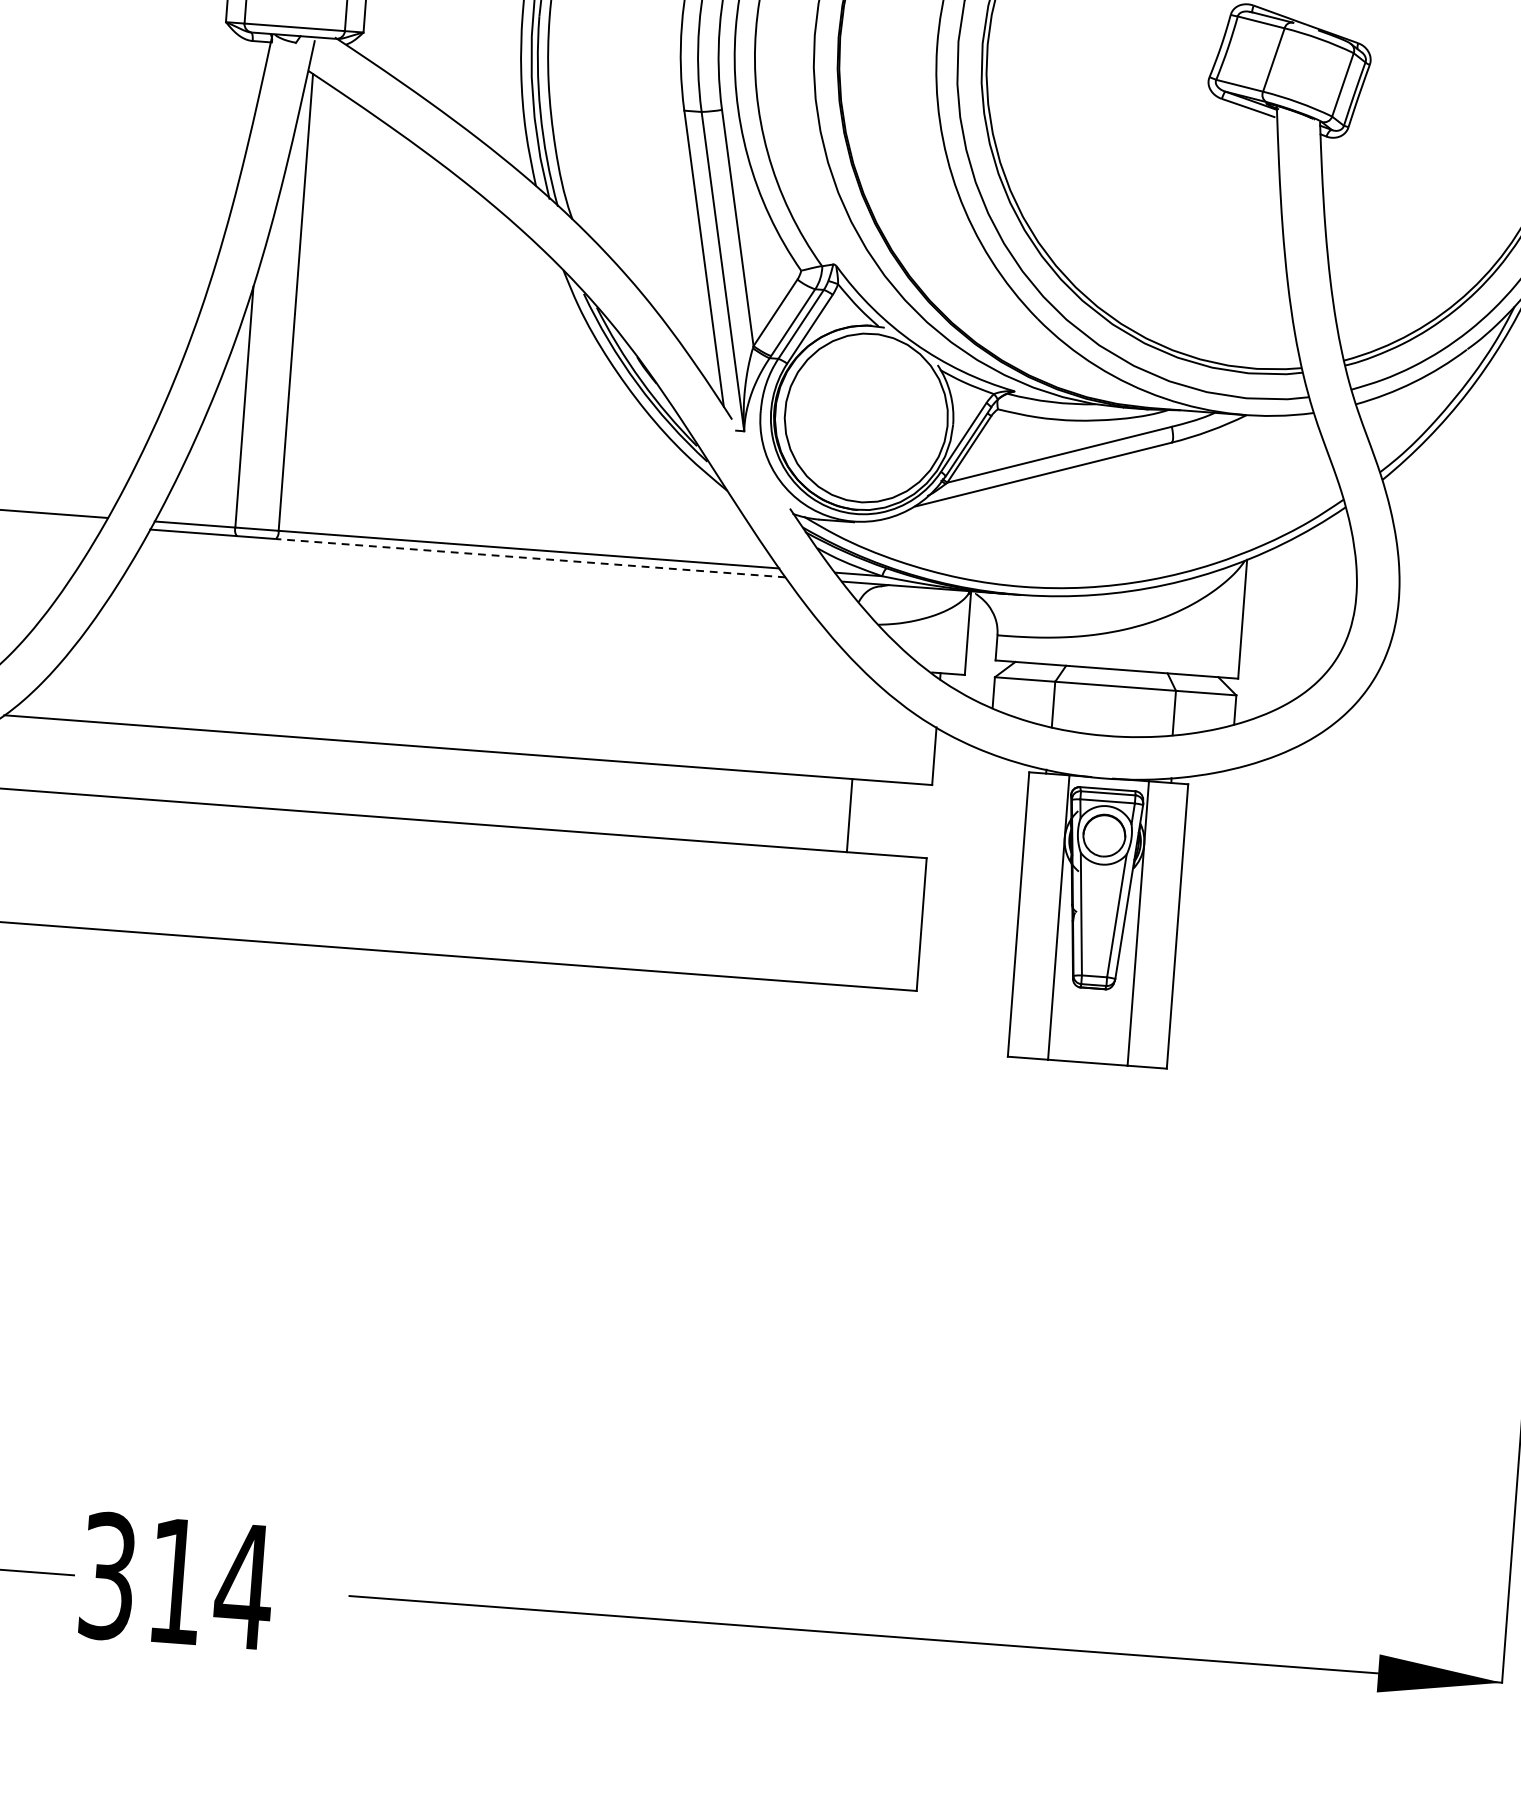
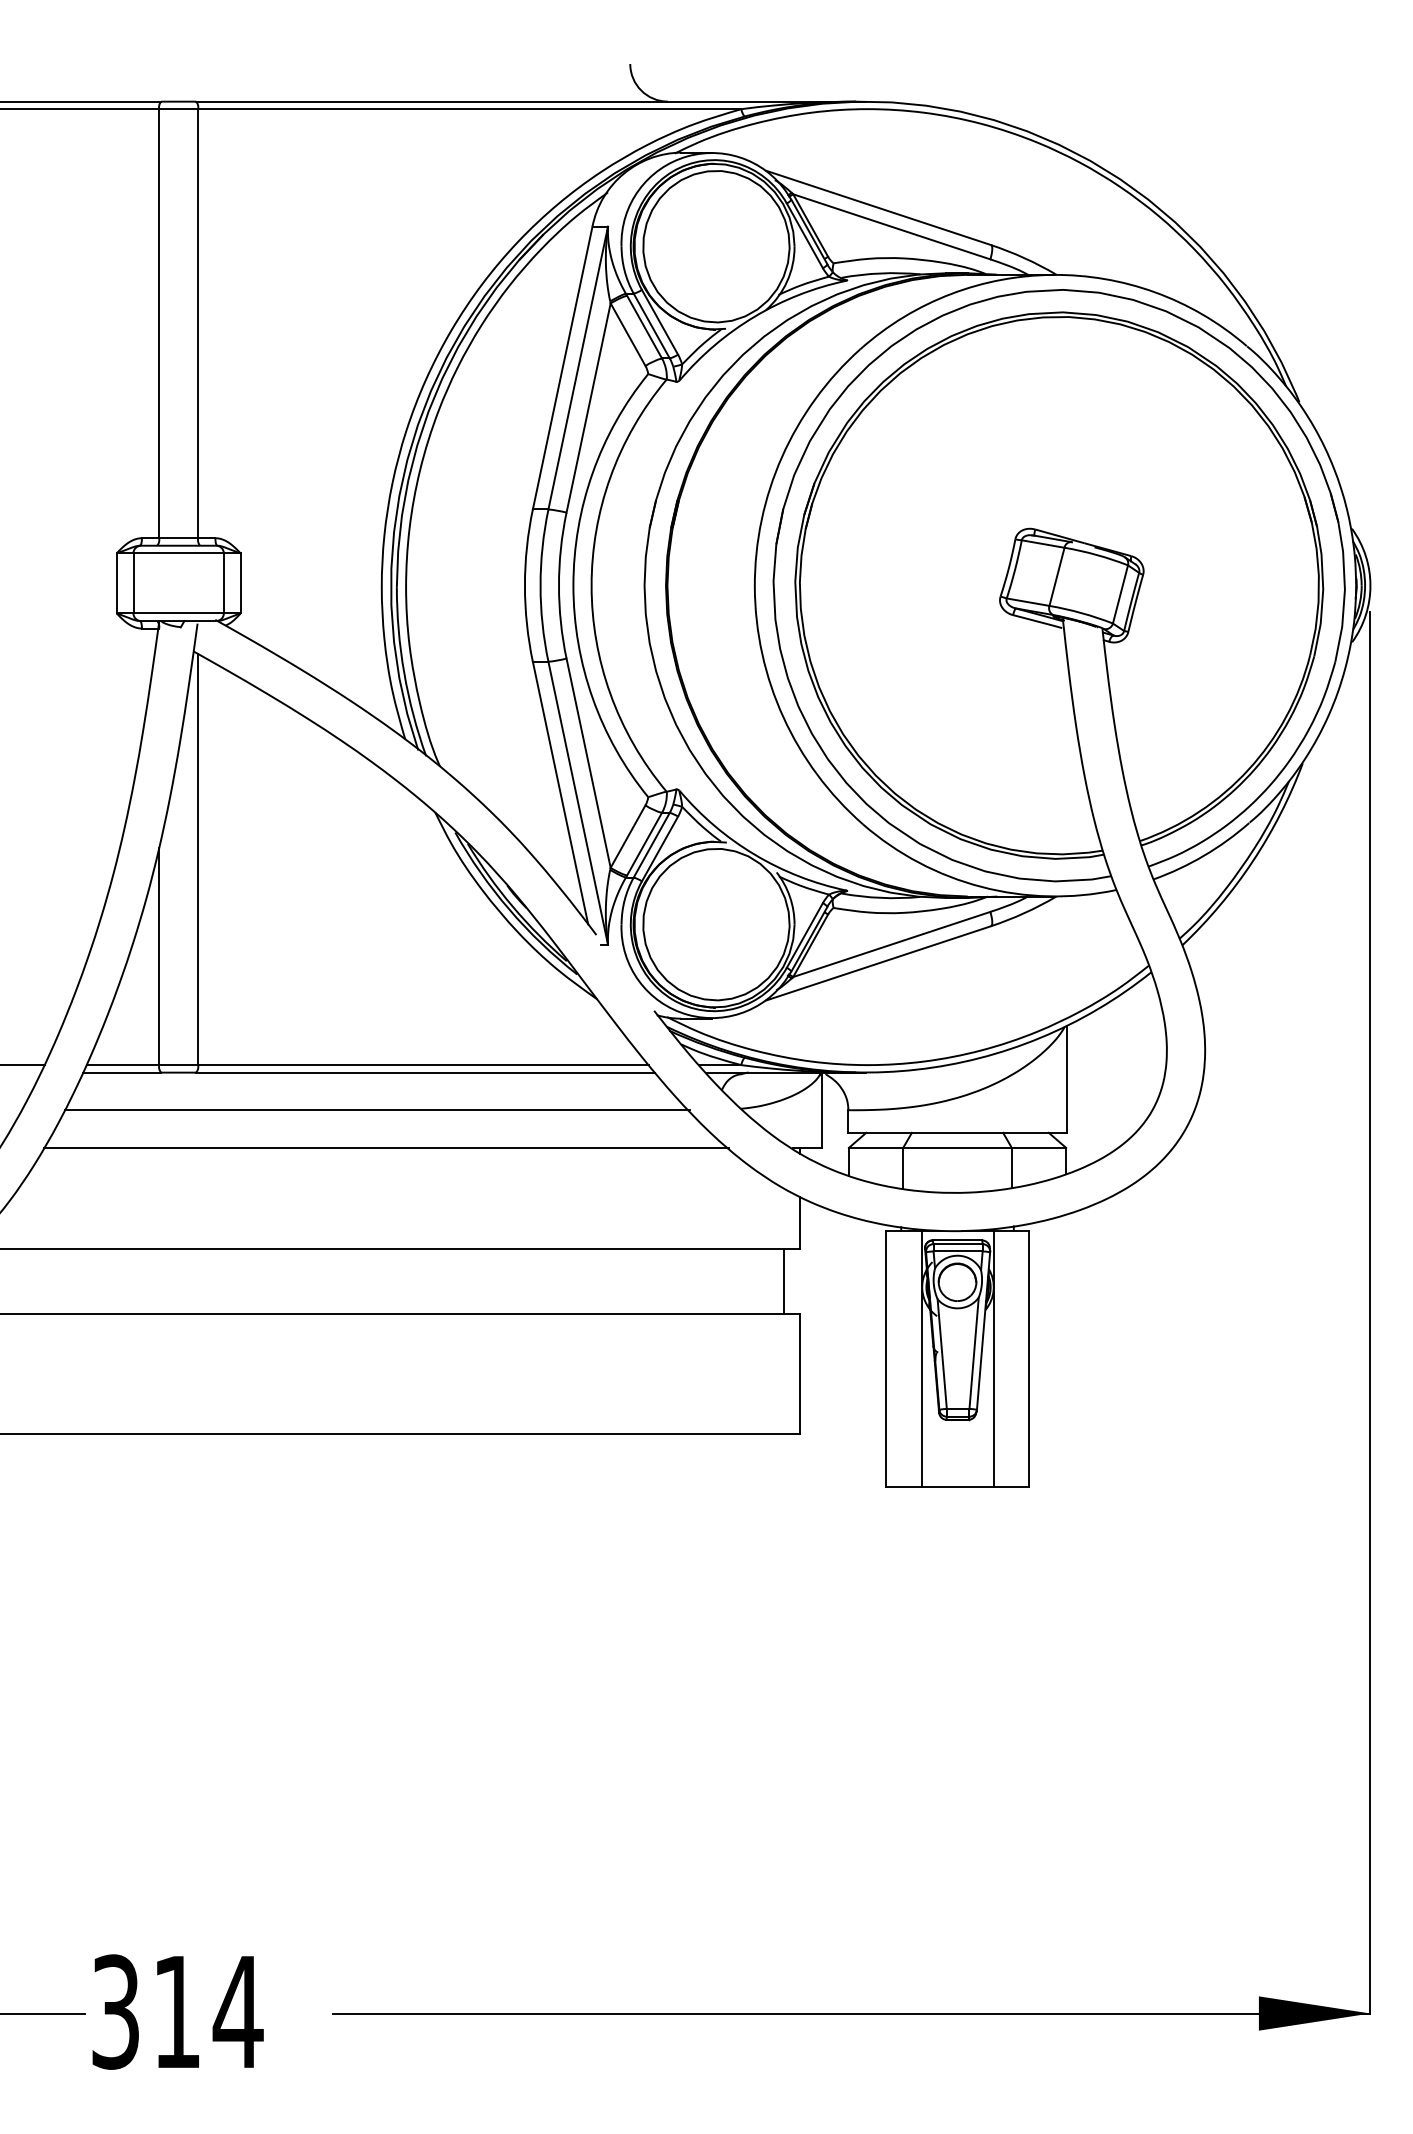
line: (530, 558) -> (425, 1072), dashed -> solid
line: (473, 596) -> (376, 1110), added
line: (481, 638) -> (386, 1147), added
line: (849, 815) -> (784, 1281), moved

